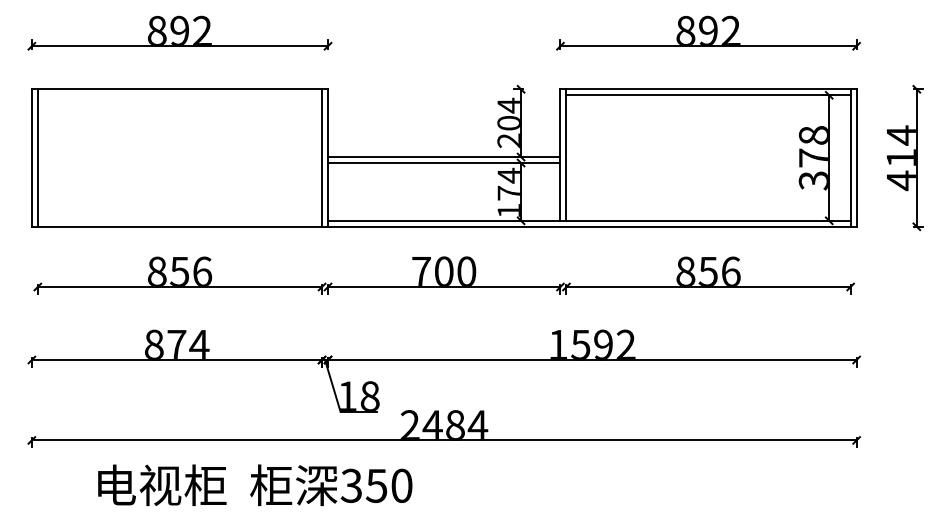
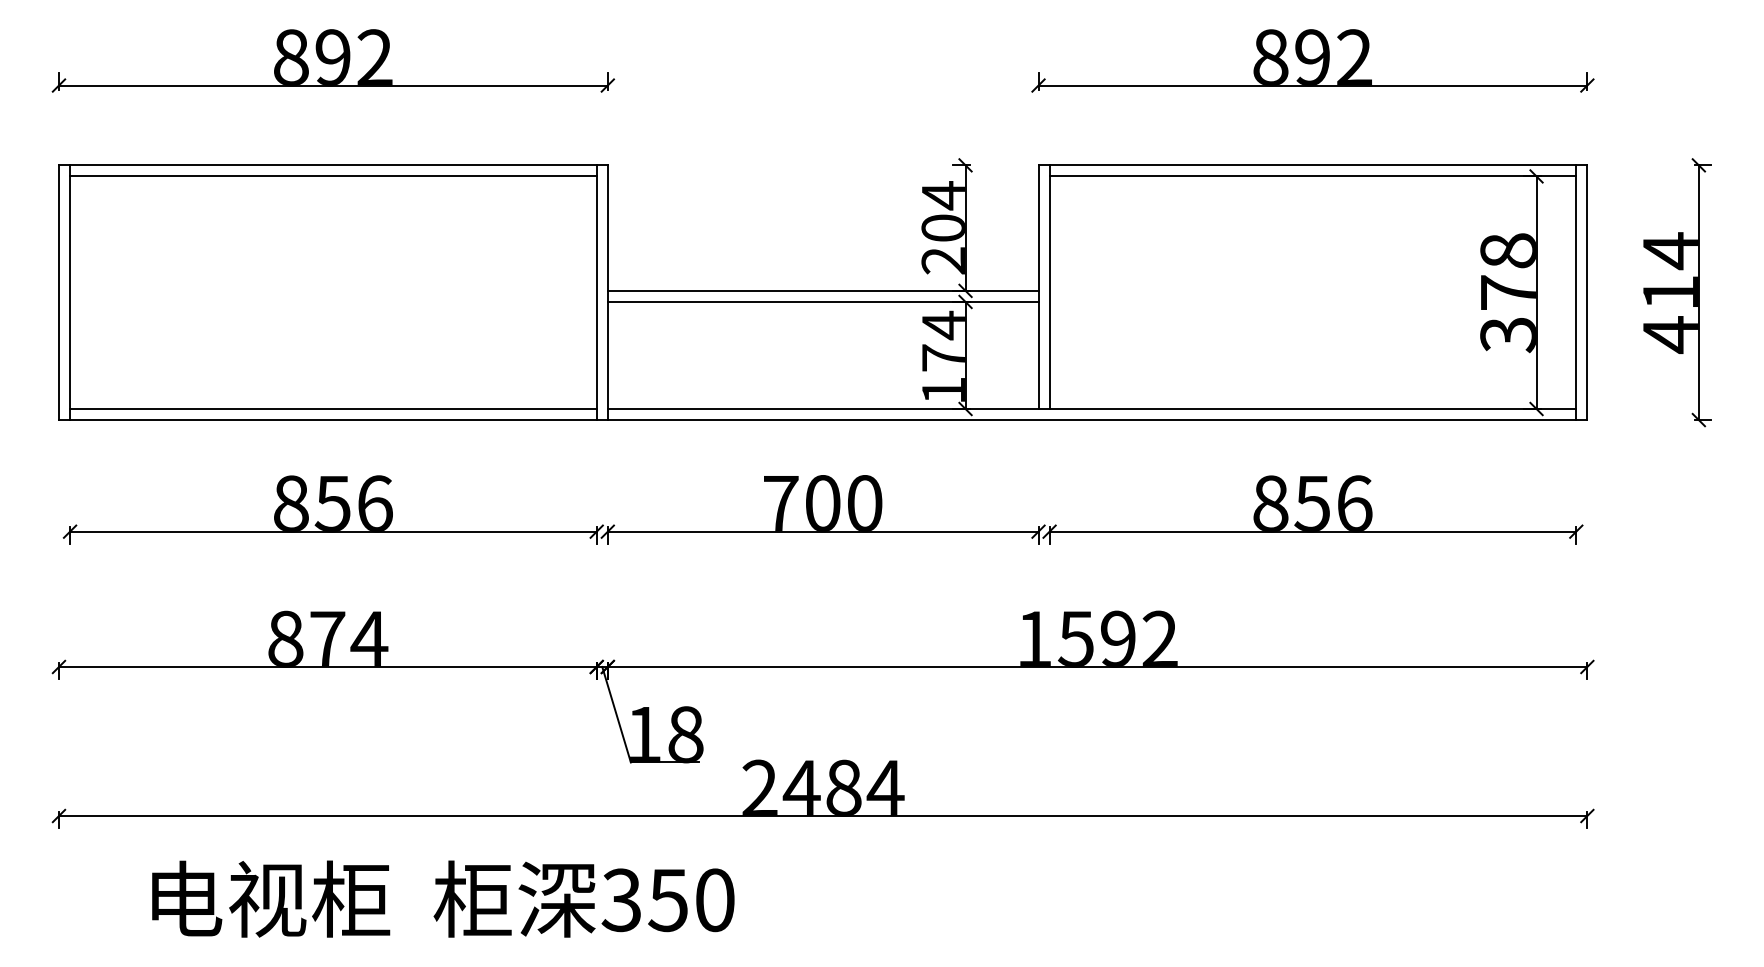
line: (179, 95) -> (332, 176), added
line: (179, 220) -> (332, 408), added
text: (255, 484) -> (443, 897), moved

